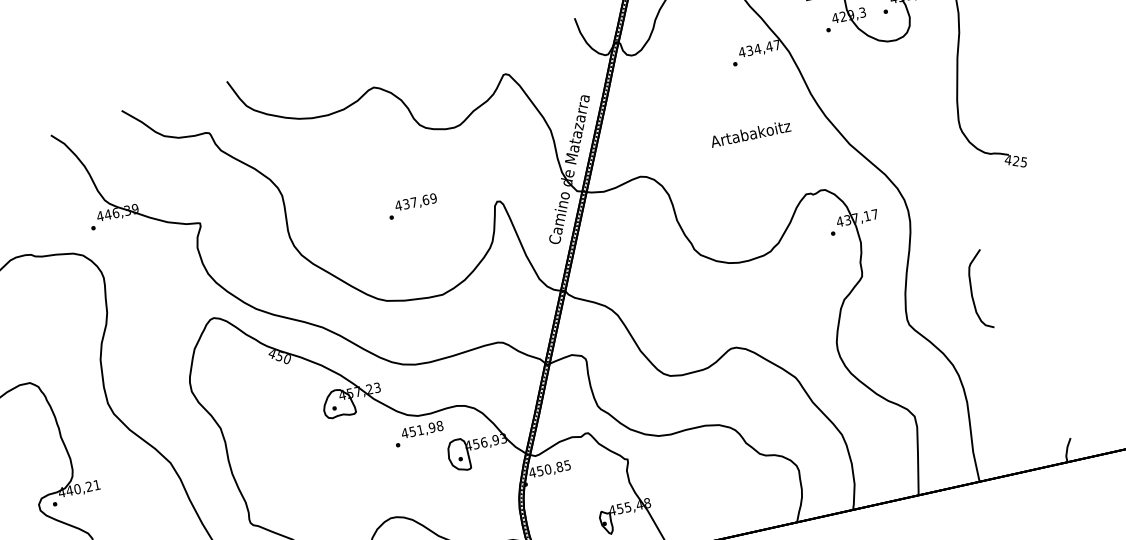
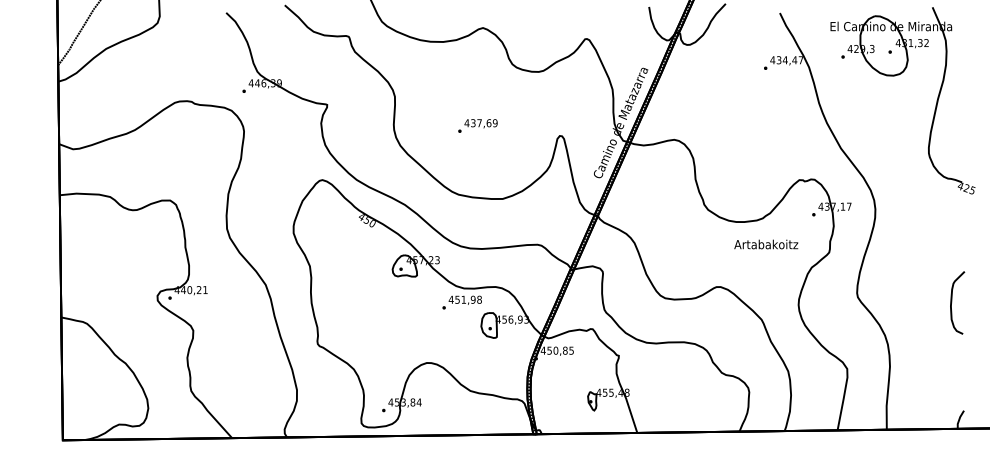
text: (750, 133) -> (766, 244), moved
text: (412, 205) -> (477, 125), moved
curve: (973, 290) -> (952, 302), moved

